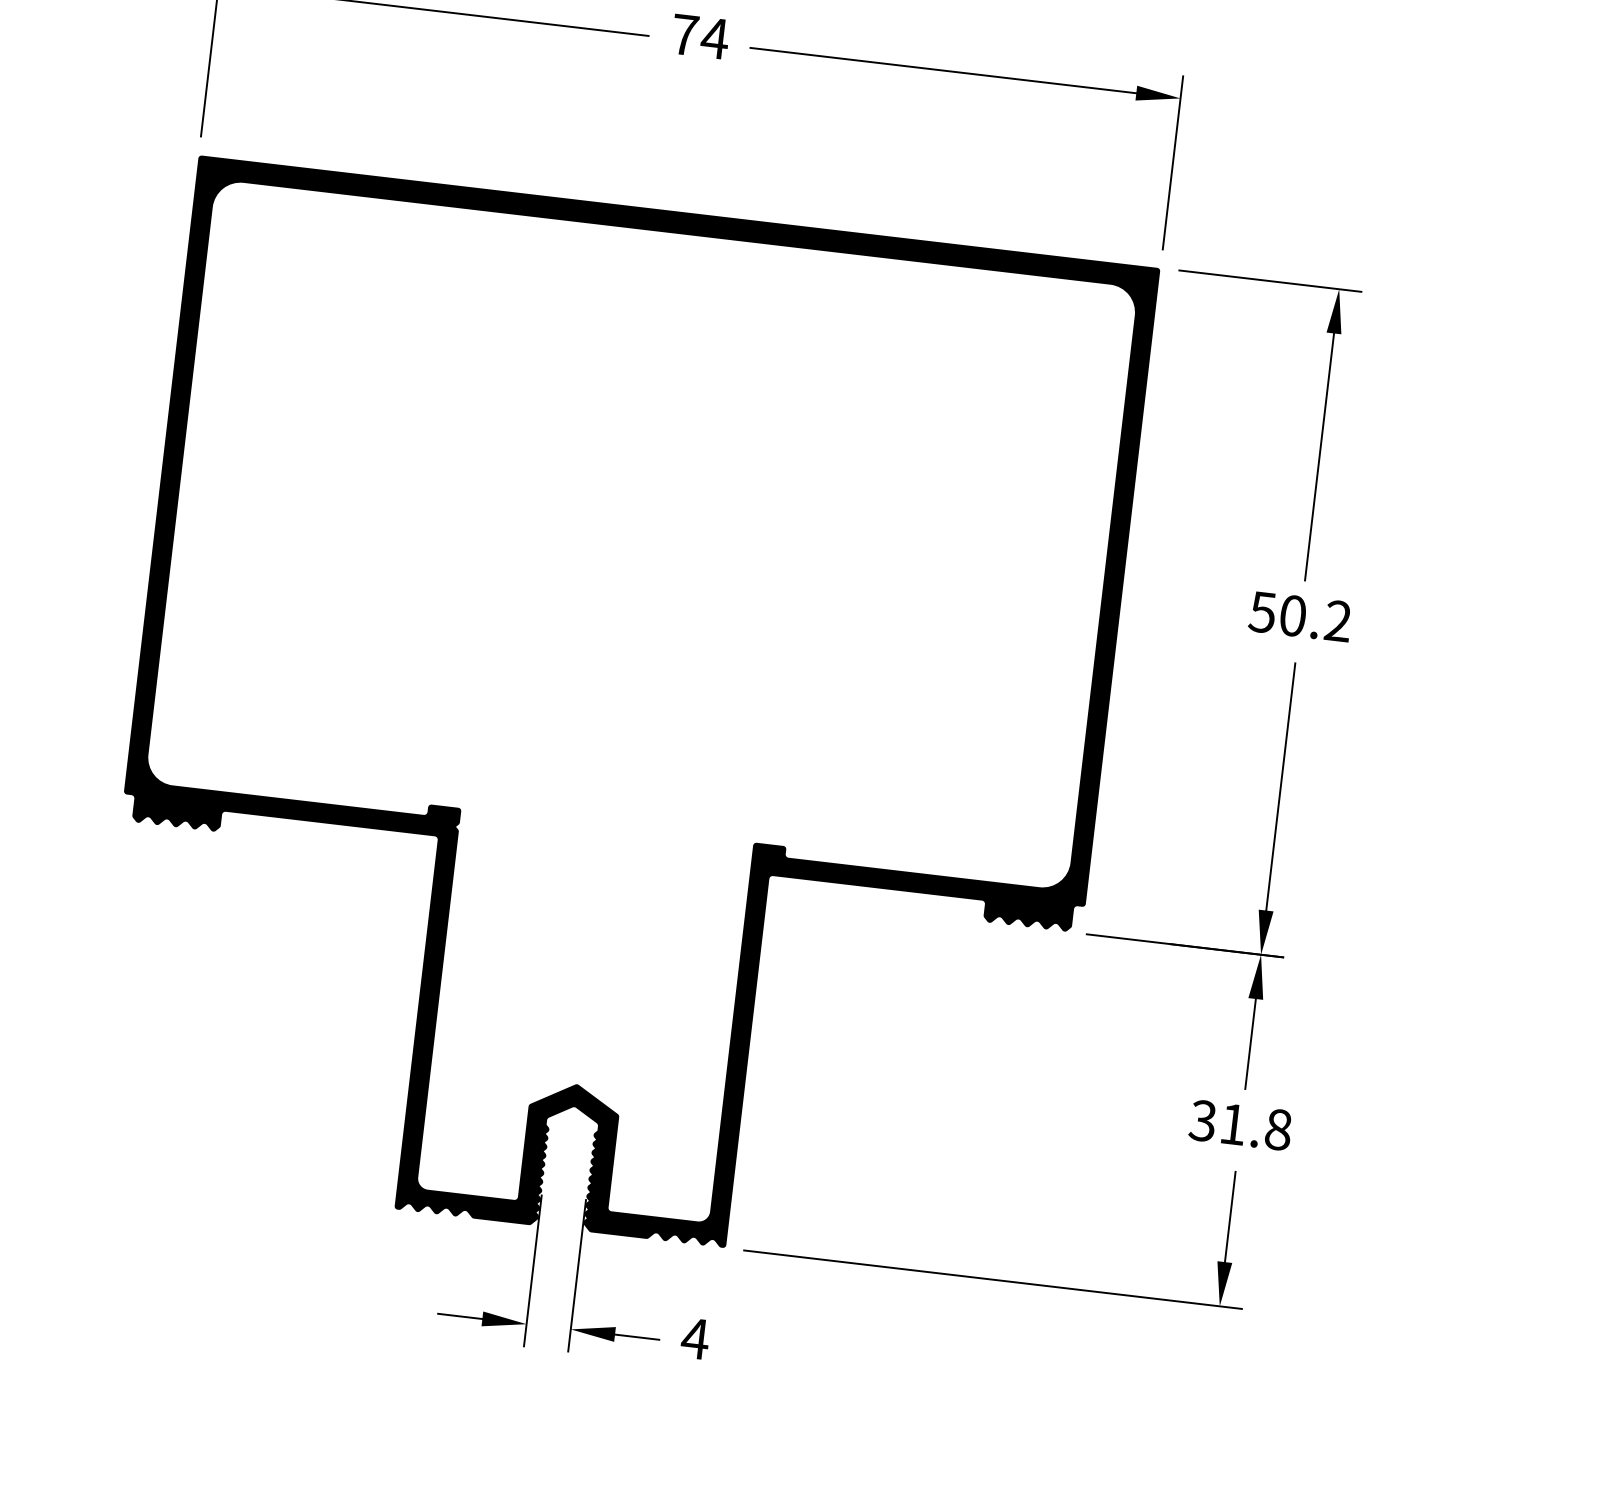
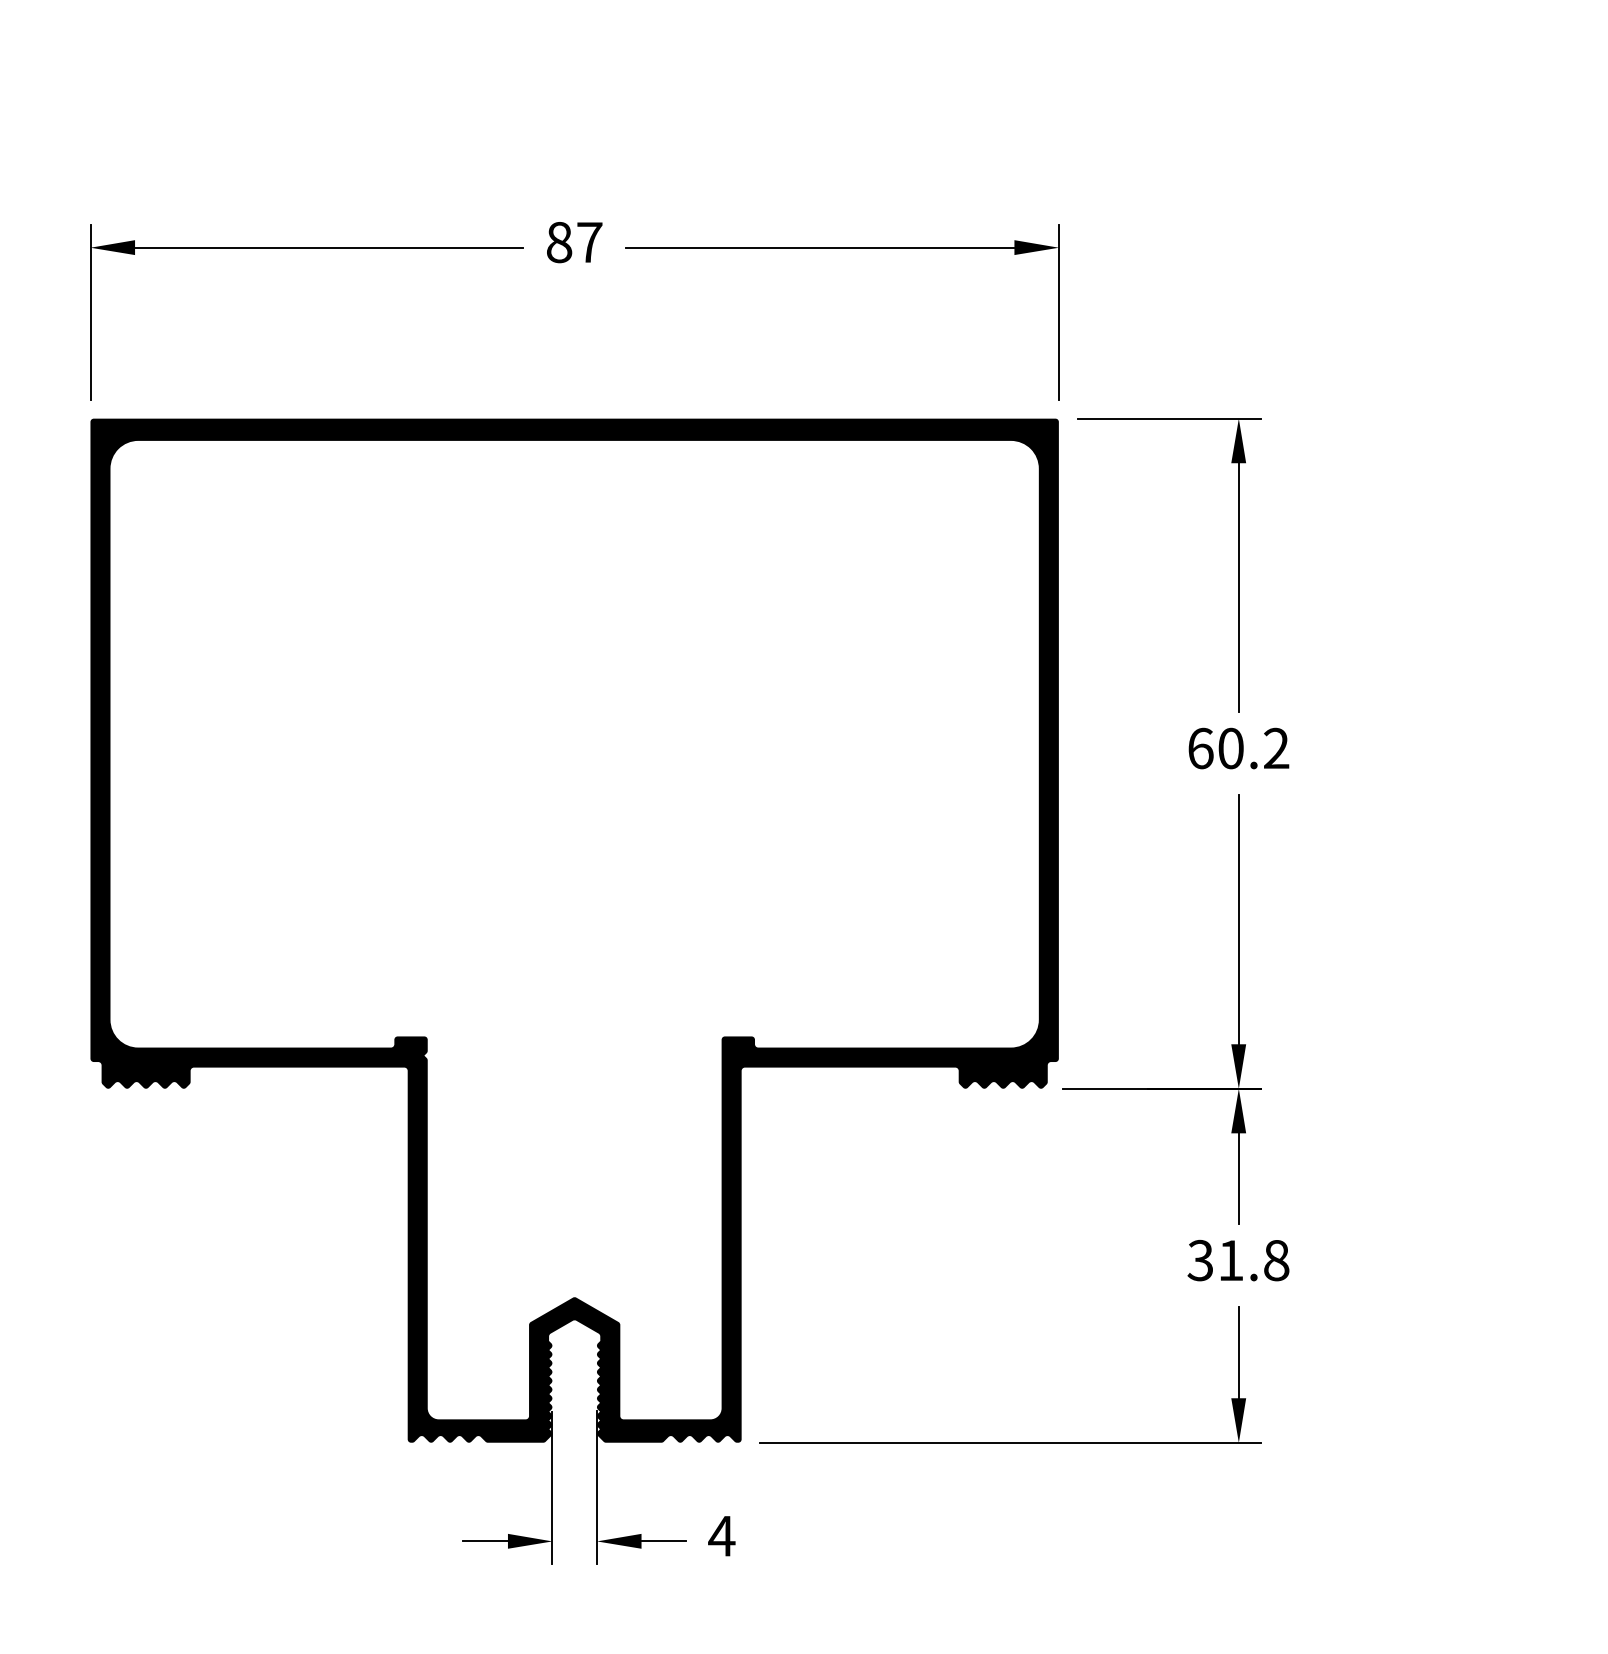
text: (700, 36) -> (575, 242), 74 -> 87
text: (1262, 612) -> (1200, 748), 50.2 -> 60.2

